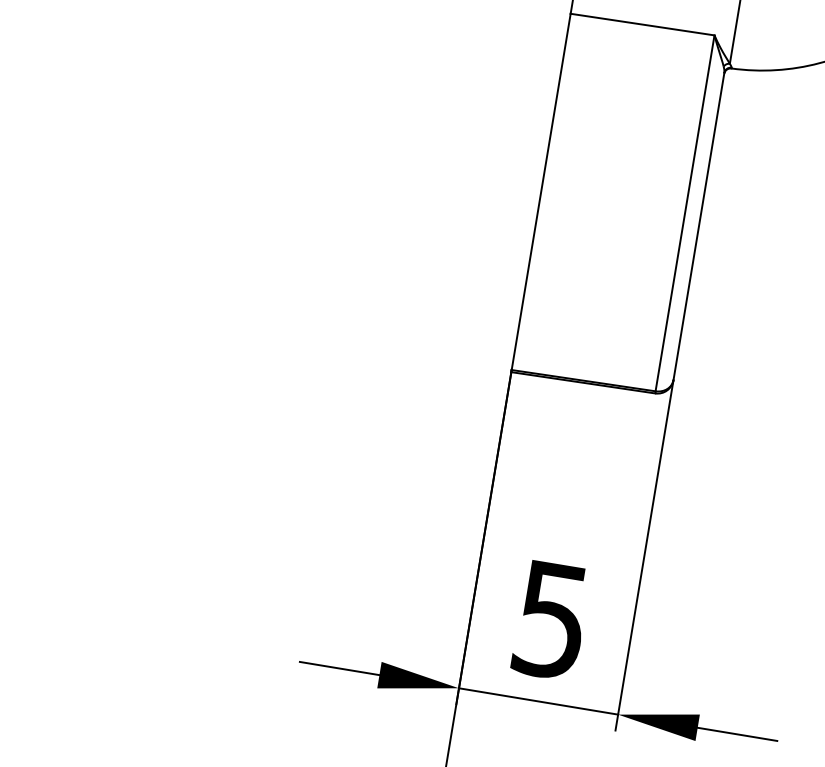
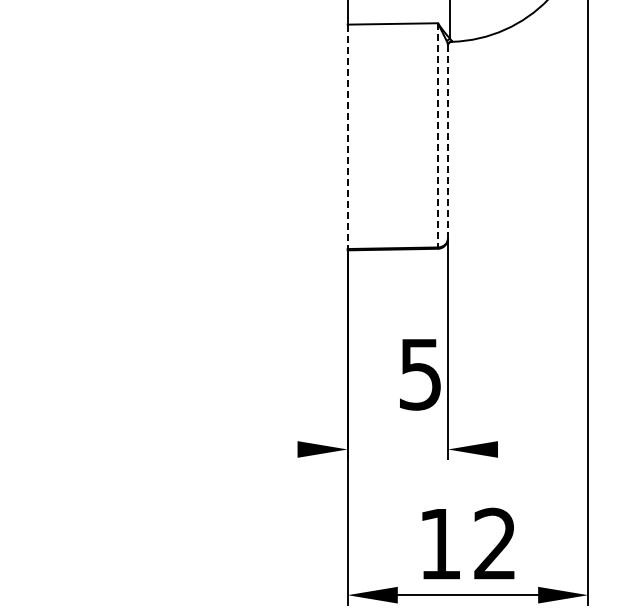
line: (540, 192) -> (347, 137), solid -> dashed
line: (685, 213) -> (438, 135), solid -> dashed
line: (698, 227) -> (447, 142), solid -> dashed
text: (551, 620) -> (420, 374), moved
line: (339, 668) -> (272, 449), removed
line: (538, 701) -> (397, 449), removed
line: (738, 734) -> (523, 449), removed

